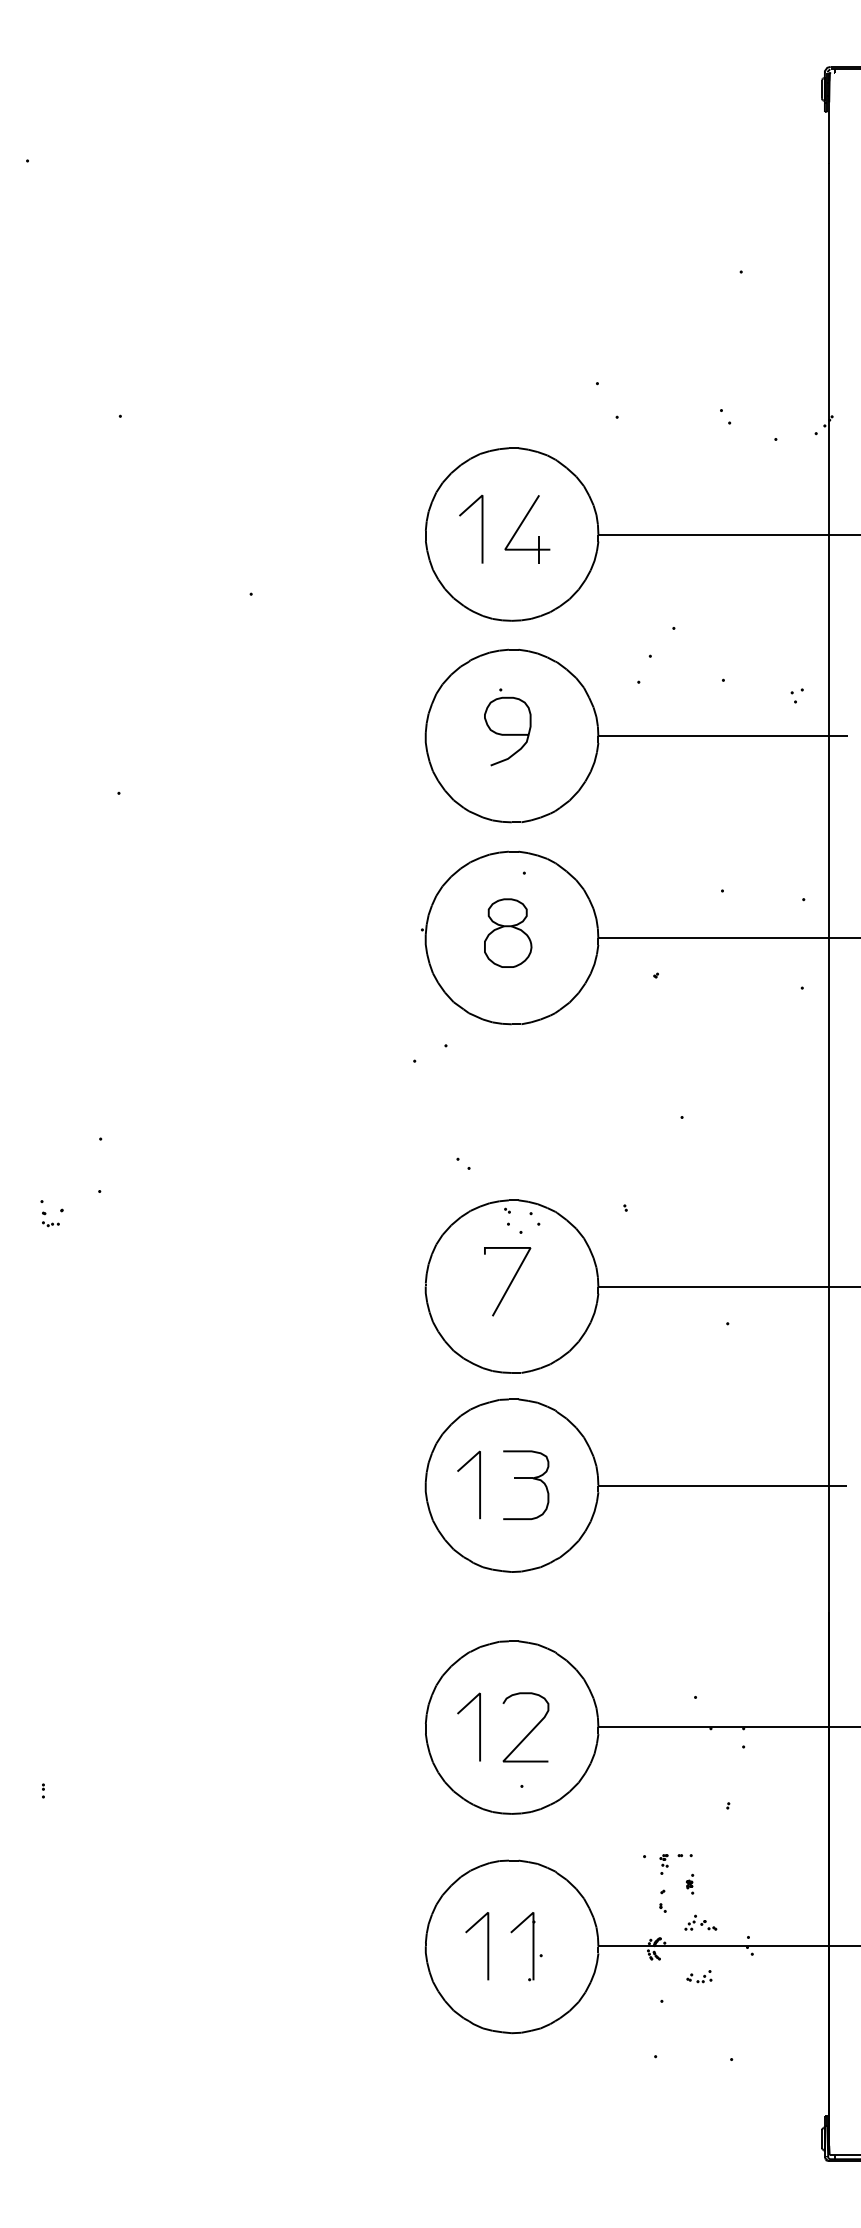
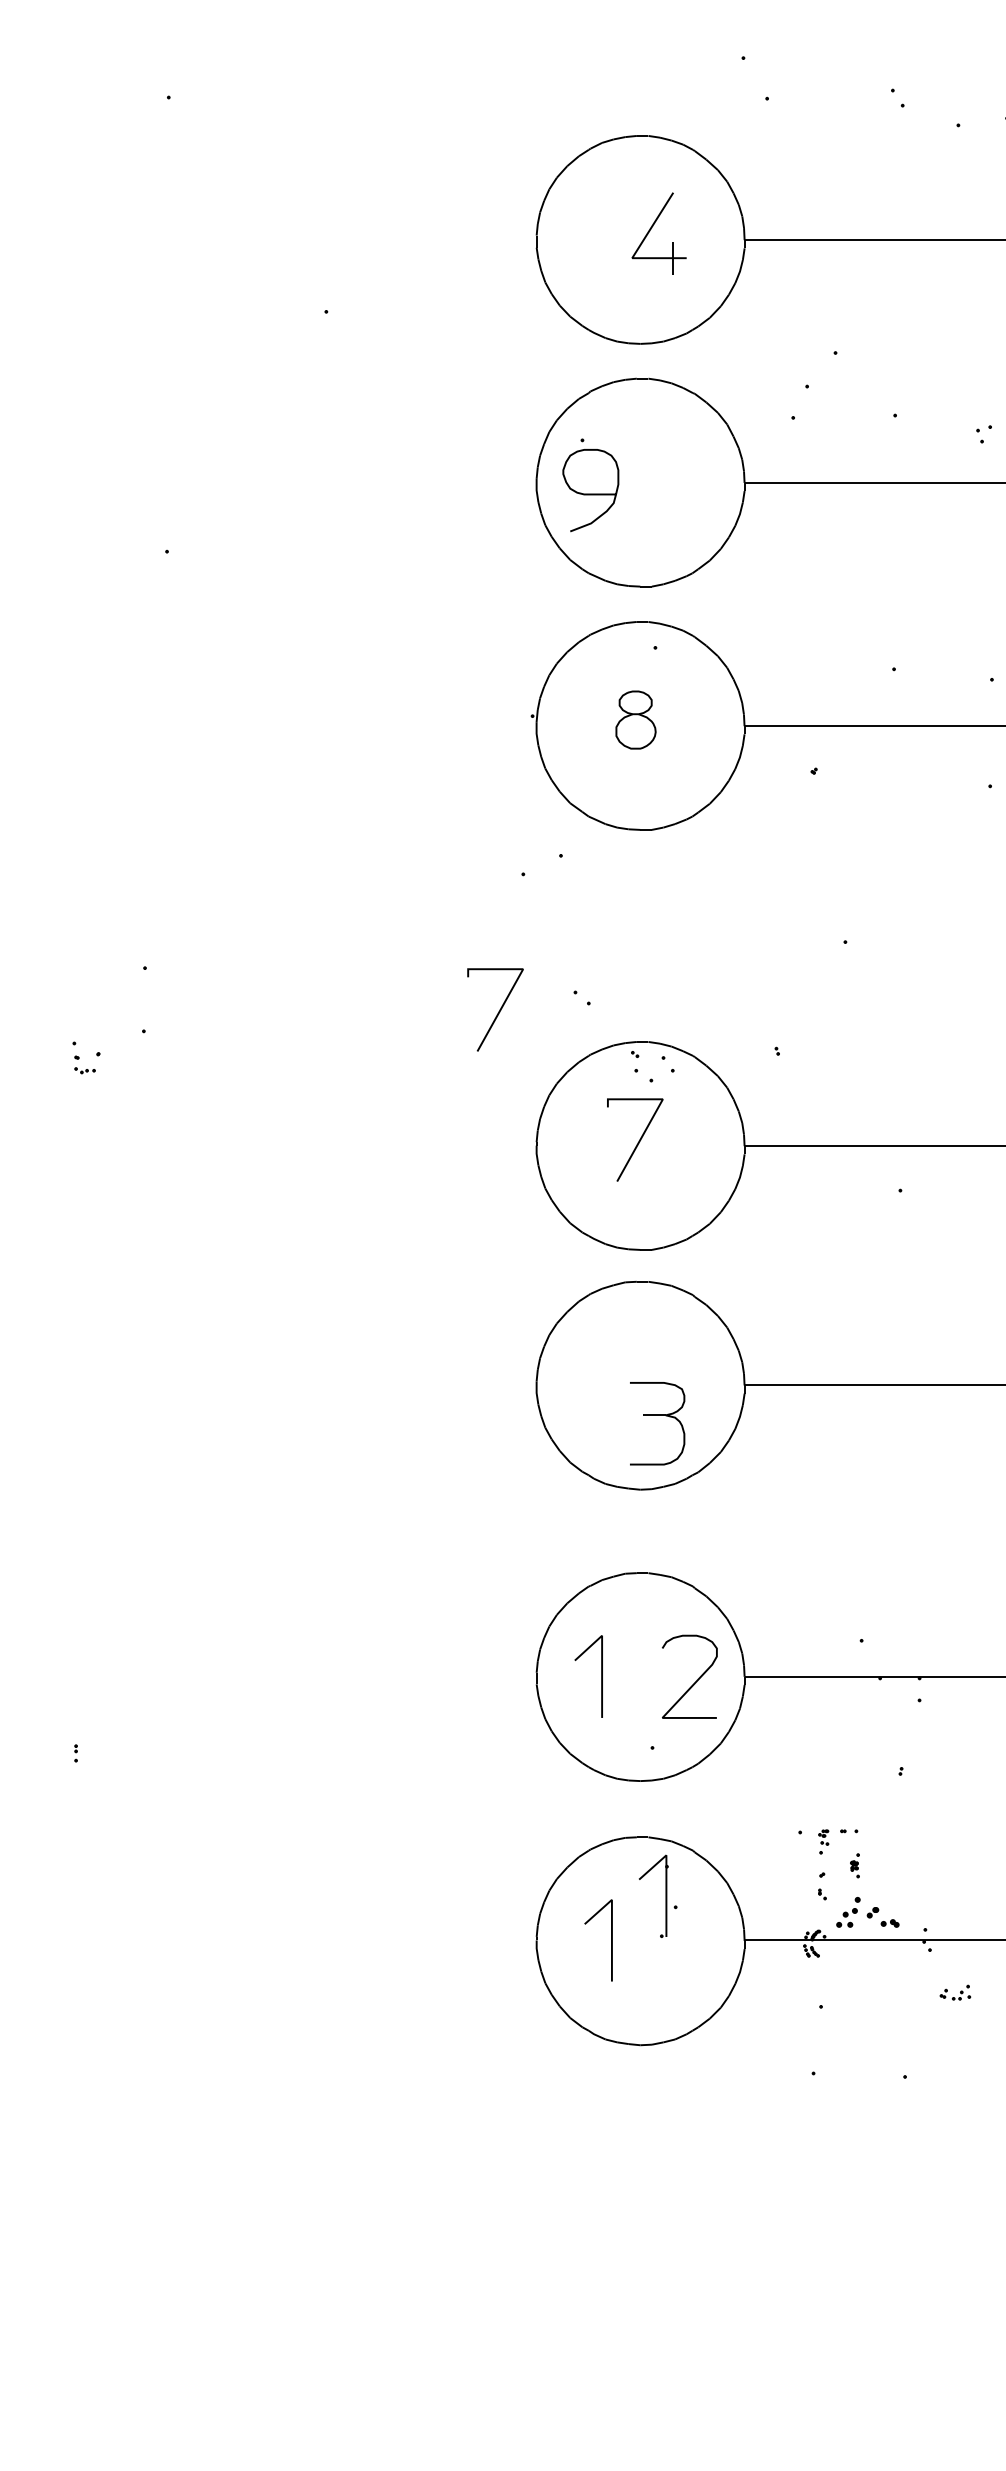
line: (481, 529) -> (603, 233), removed
part: (507, 727) -> (590, 485), moved
part: (508, 932) -> (636, 719), size x0.7
line: (393, 1175) -> (497, 1012), added
part: (526, 1478) -> (657, 1415), moved
line: (479, 1484) -> (601, 1384), removed
curve: (529, 1731) -> (694, 1681), moved
part: (700, 1922) -> (867, 1911), size x1.6
part: (526, 1946) -> (657, 1896), moved
part: (699, 1976) -> (955, 1992), moved

